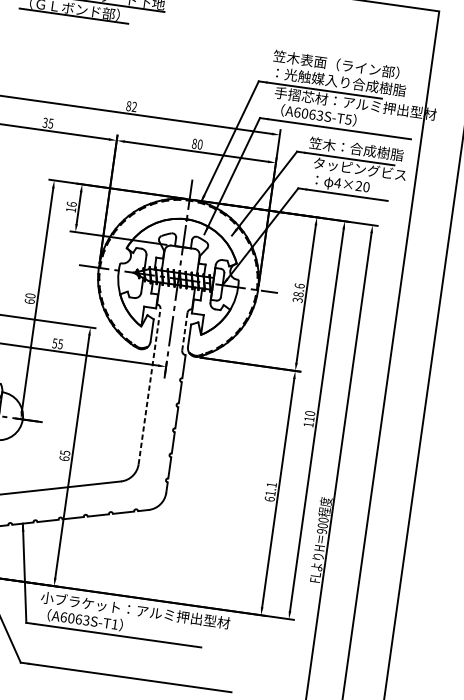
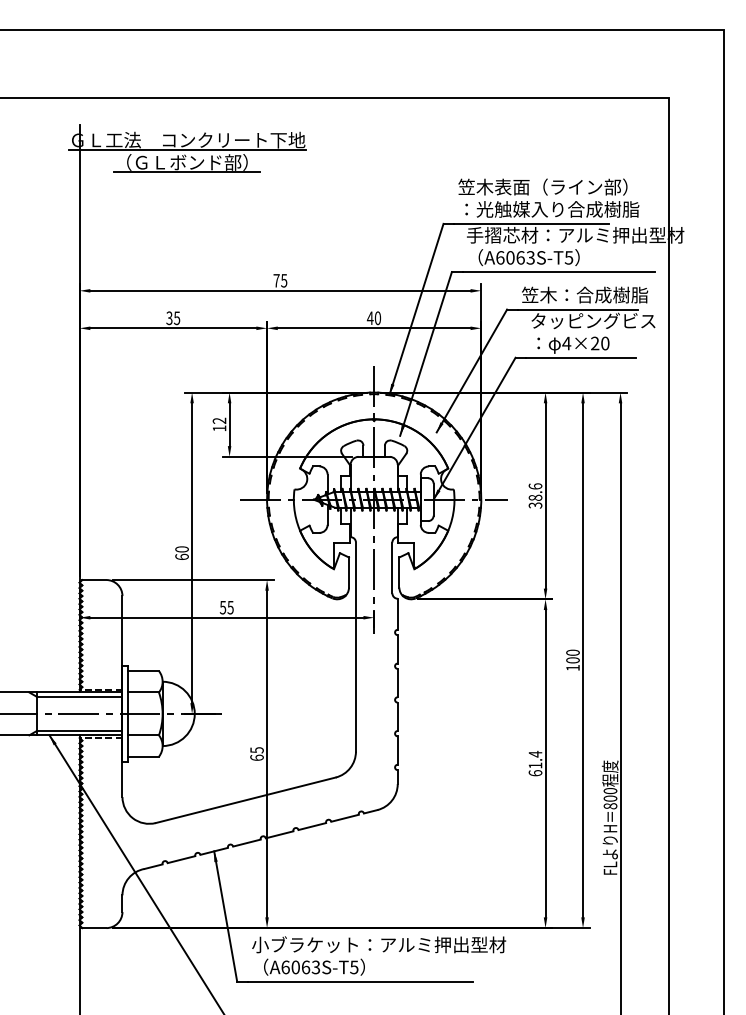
text: (131, 106) -> (280, 280), 82 -> 75
text: (193, 143) -> (369, 318), 80 -> 40
text: (71, 204) -> (219, 420), 16 -> 12
line: (185, 331) -> (392, 567), dashed -> solid
line: (149, 386) -> (355, 647), dashed -> solid
text: (309, 419) -> (572, 660), 110 -> 100
text: (271, 484) -> (535, 753), 61.1 -> 61.4
text: (322, 531) -> (610, 806), 900 -> 800
text: (115, 624) -> (354, 967), A6063S-T1 -> A6063S-T5

